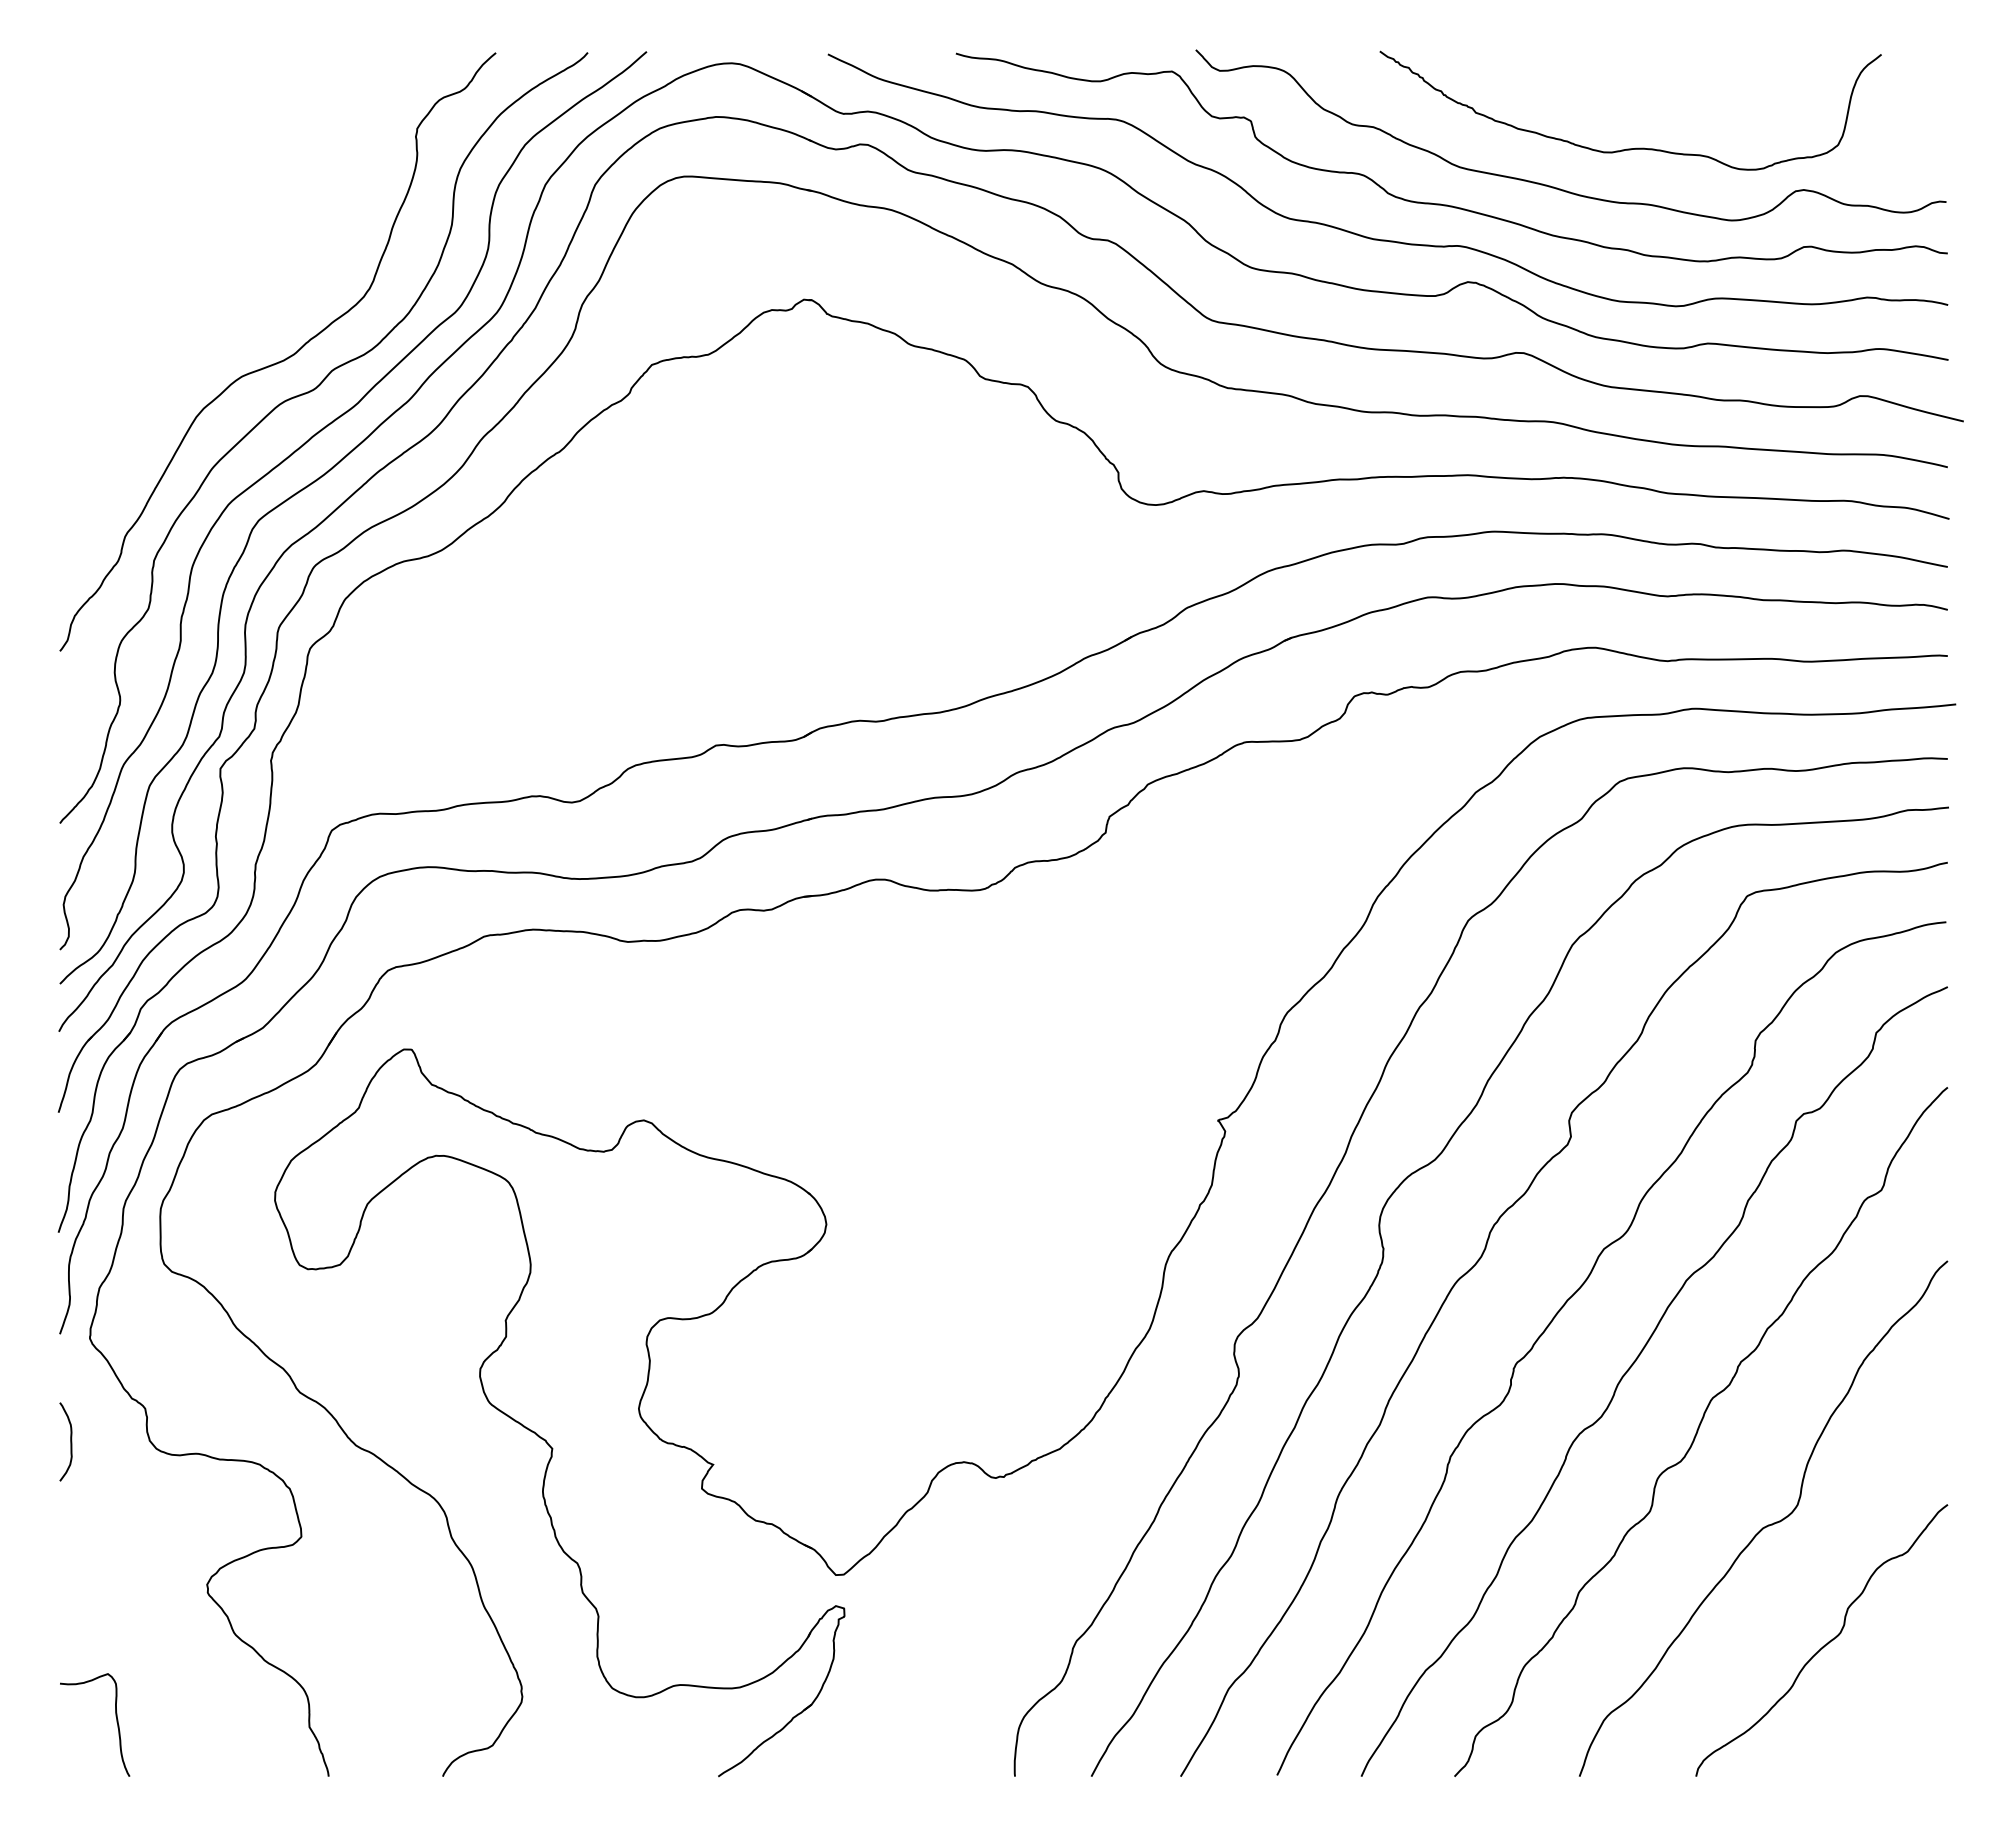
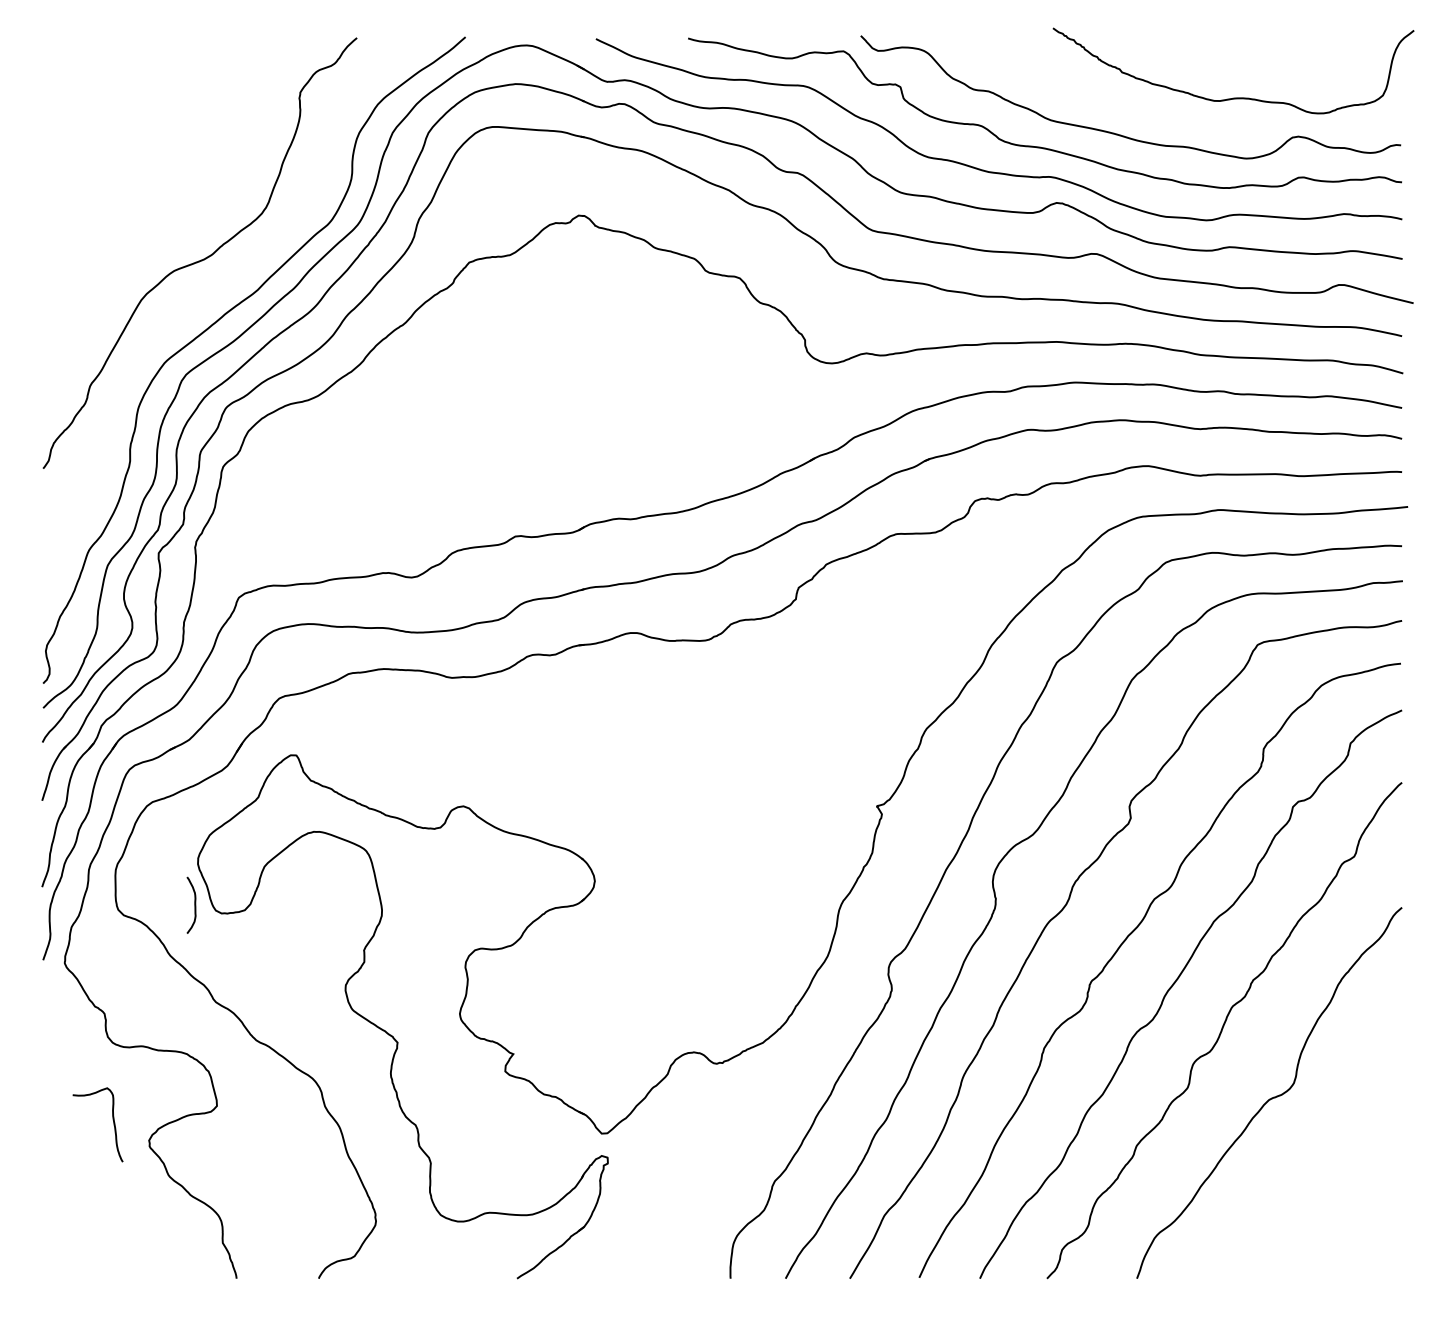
curve: (1636, 147) -> (1237, 97), moved
curve: (308, 393) -> (222, 283), removed
curve: (70, 1441) -> (194, 905), moved
curve: (1824, 1644) -> (1313, 1183), removed
curve: (116, 1722) -> (113, 1123), moved

